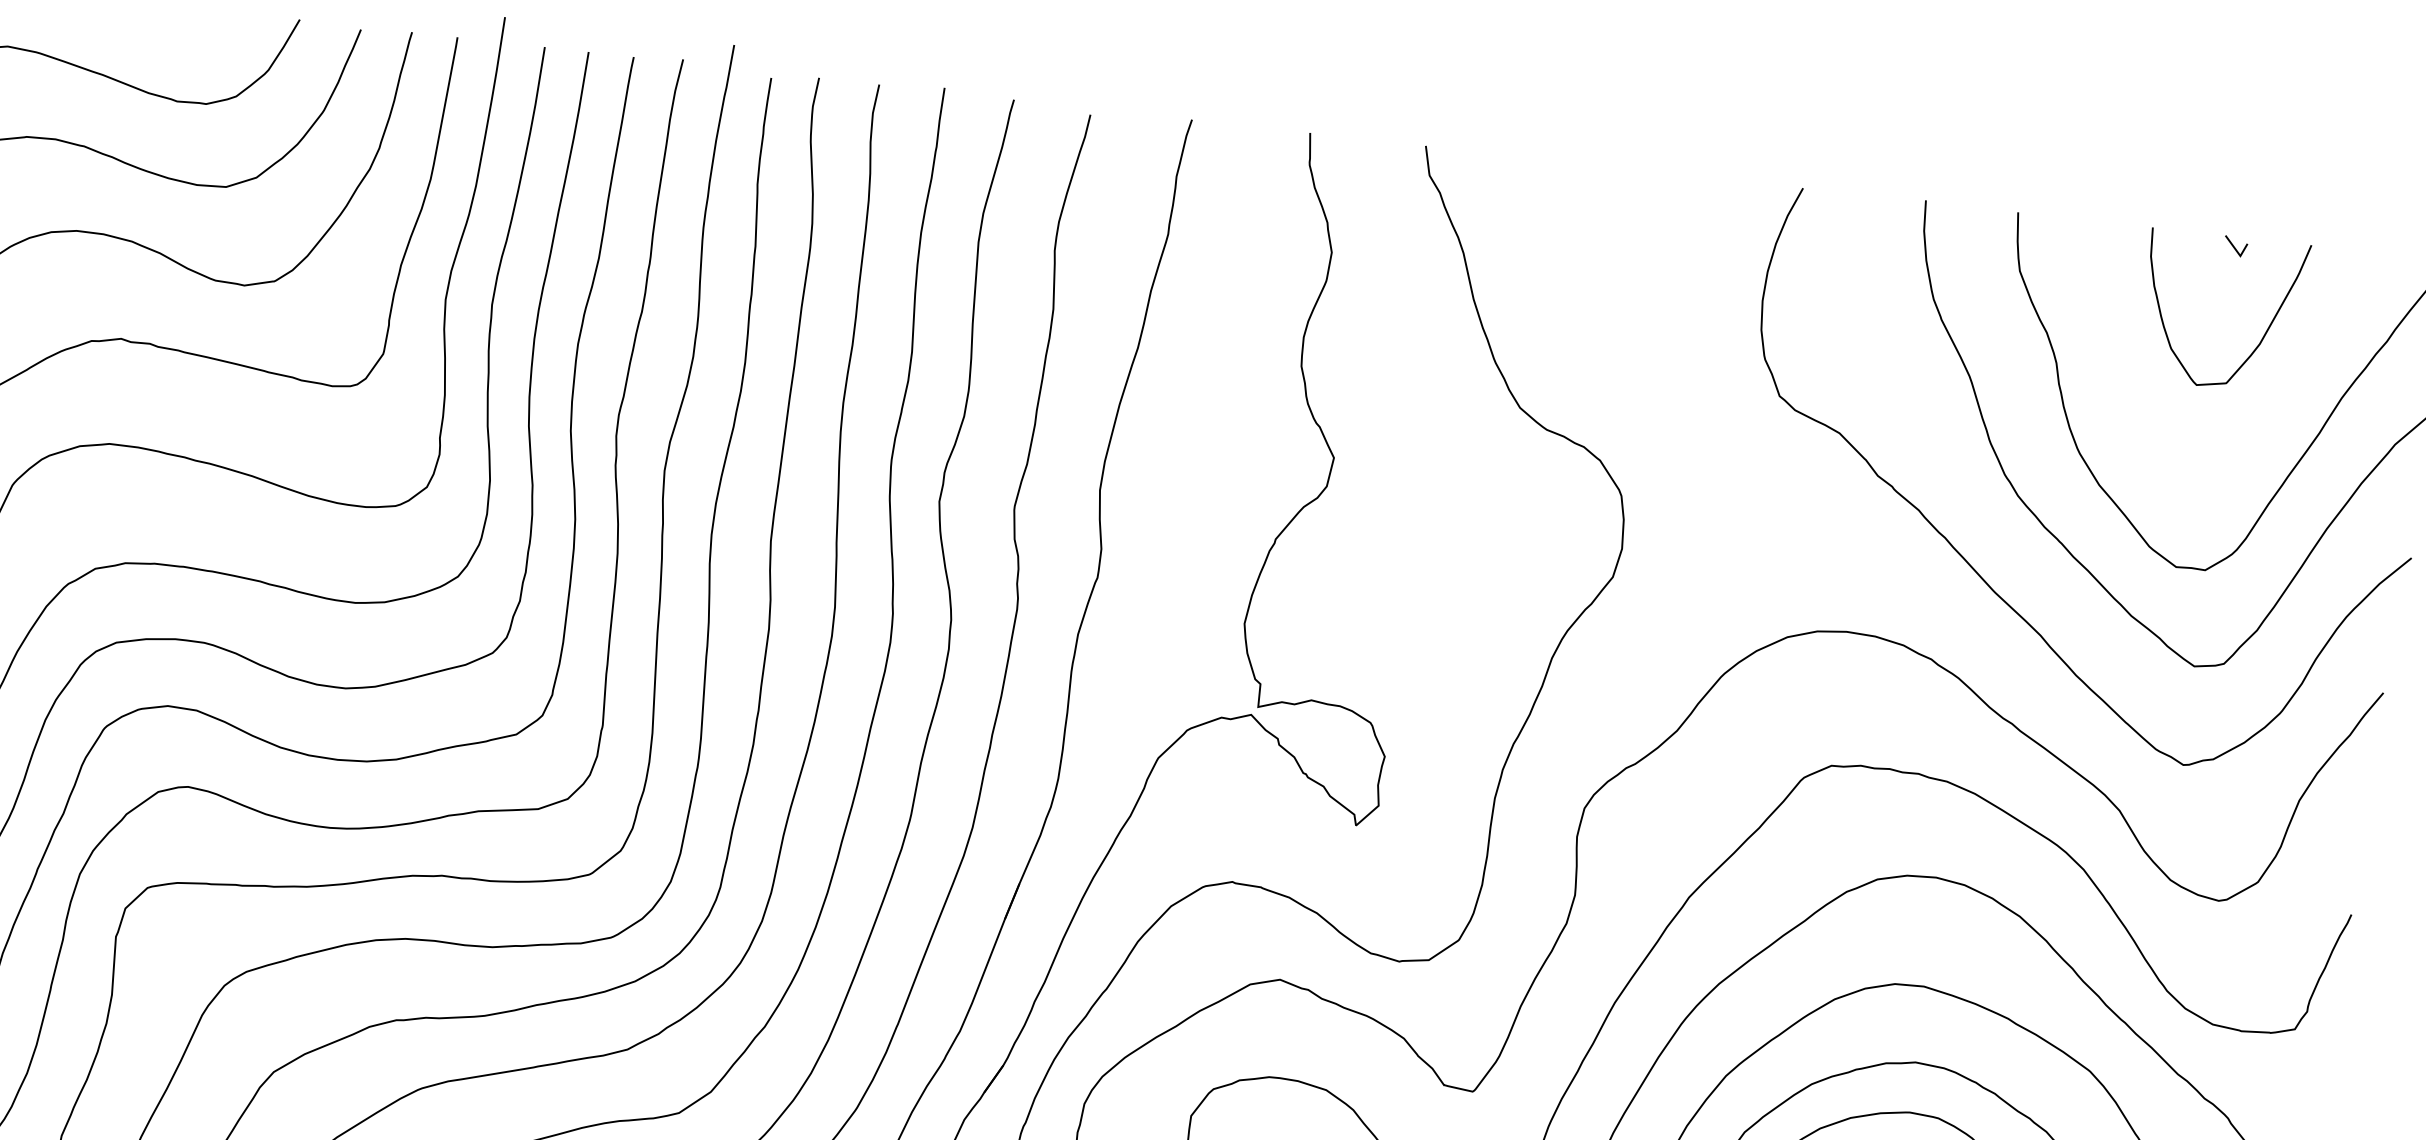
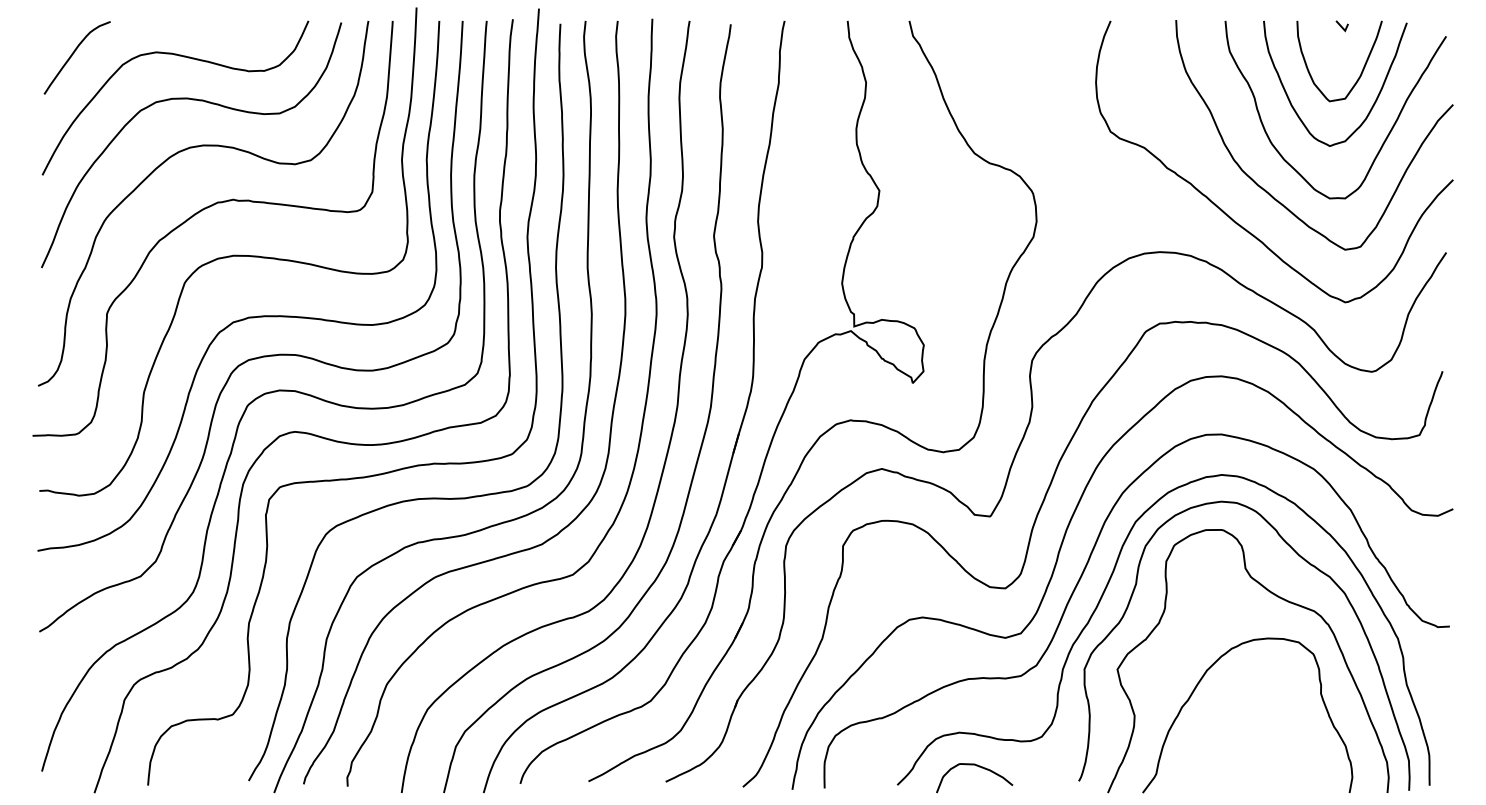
curve: (2278, 398) -> (1373, 103), added

